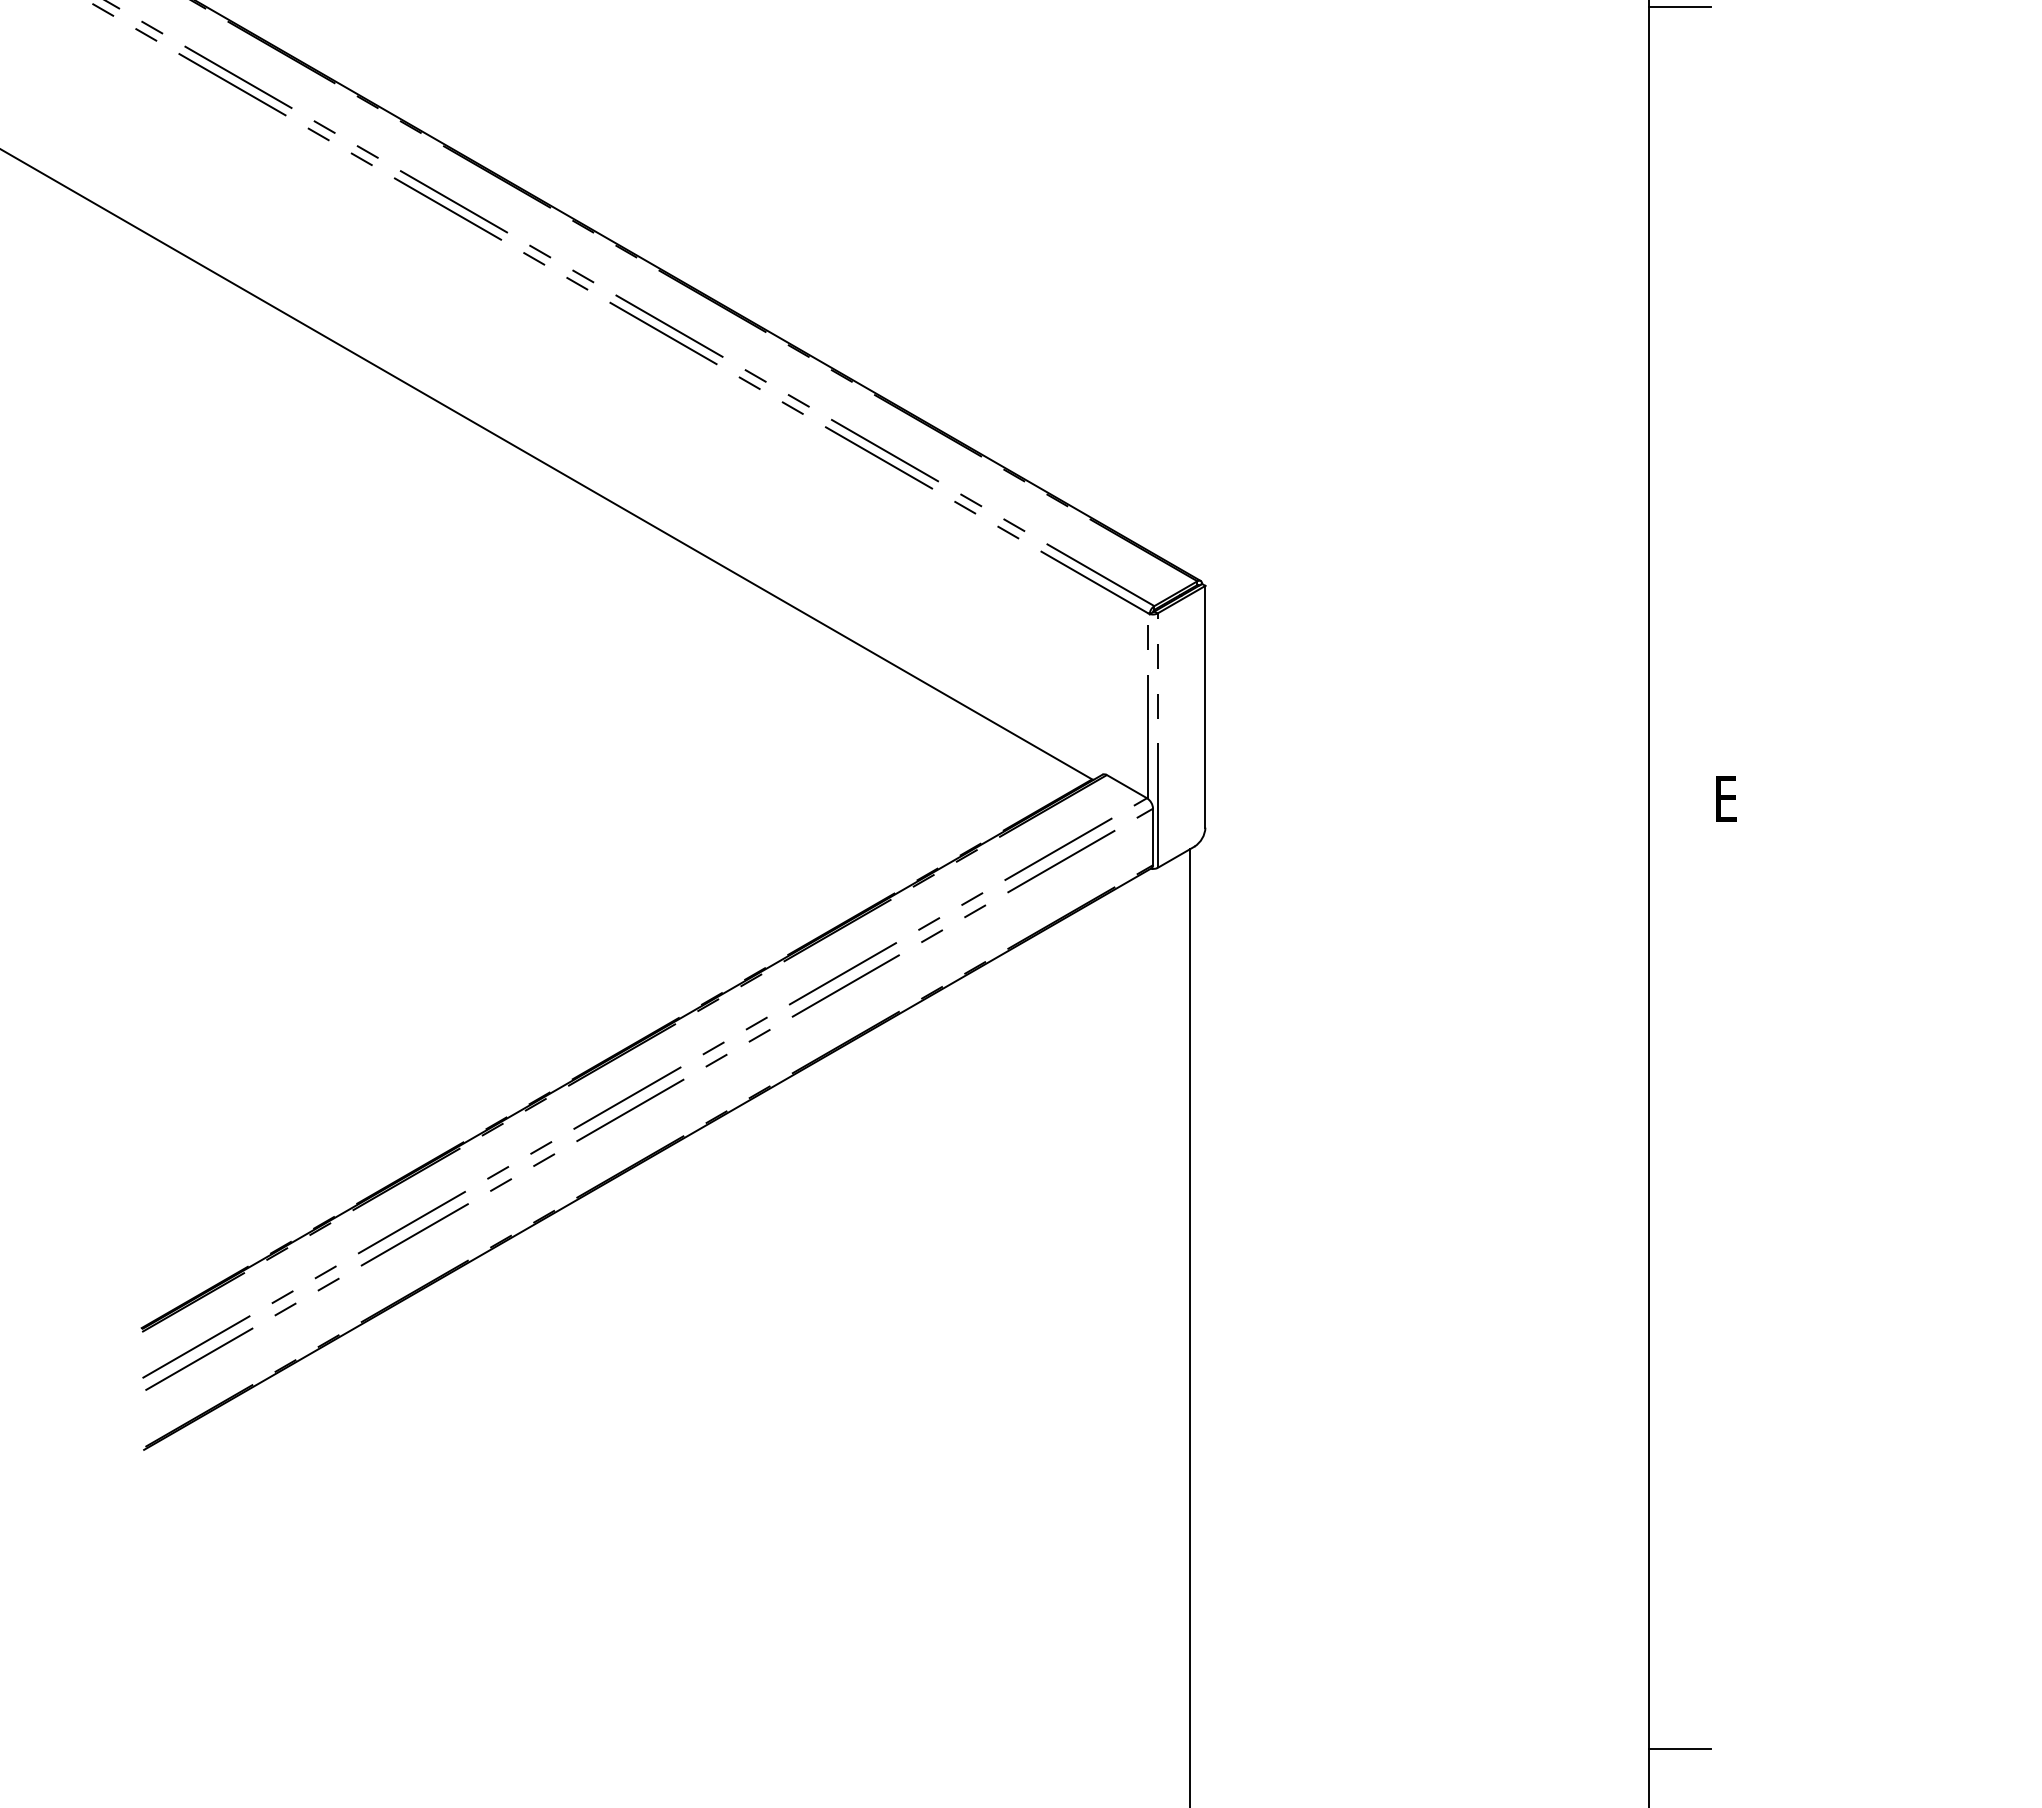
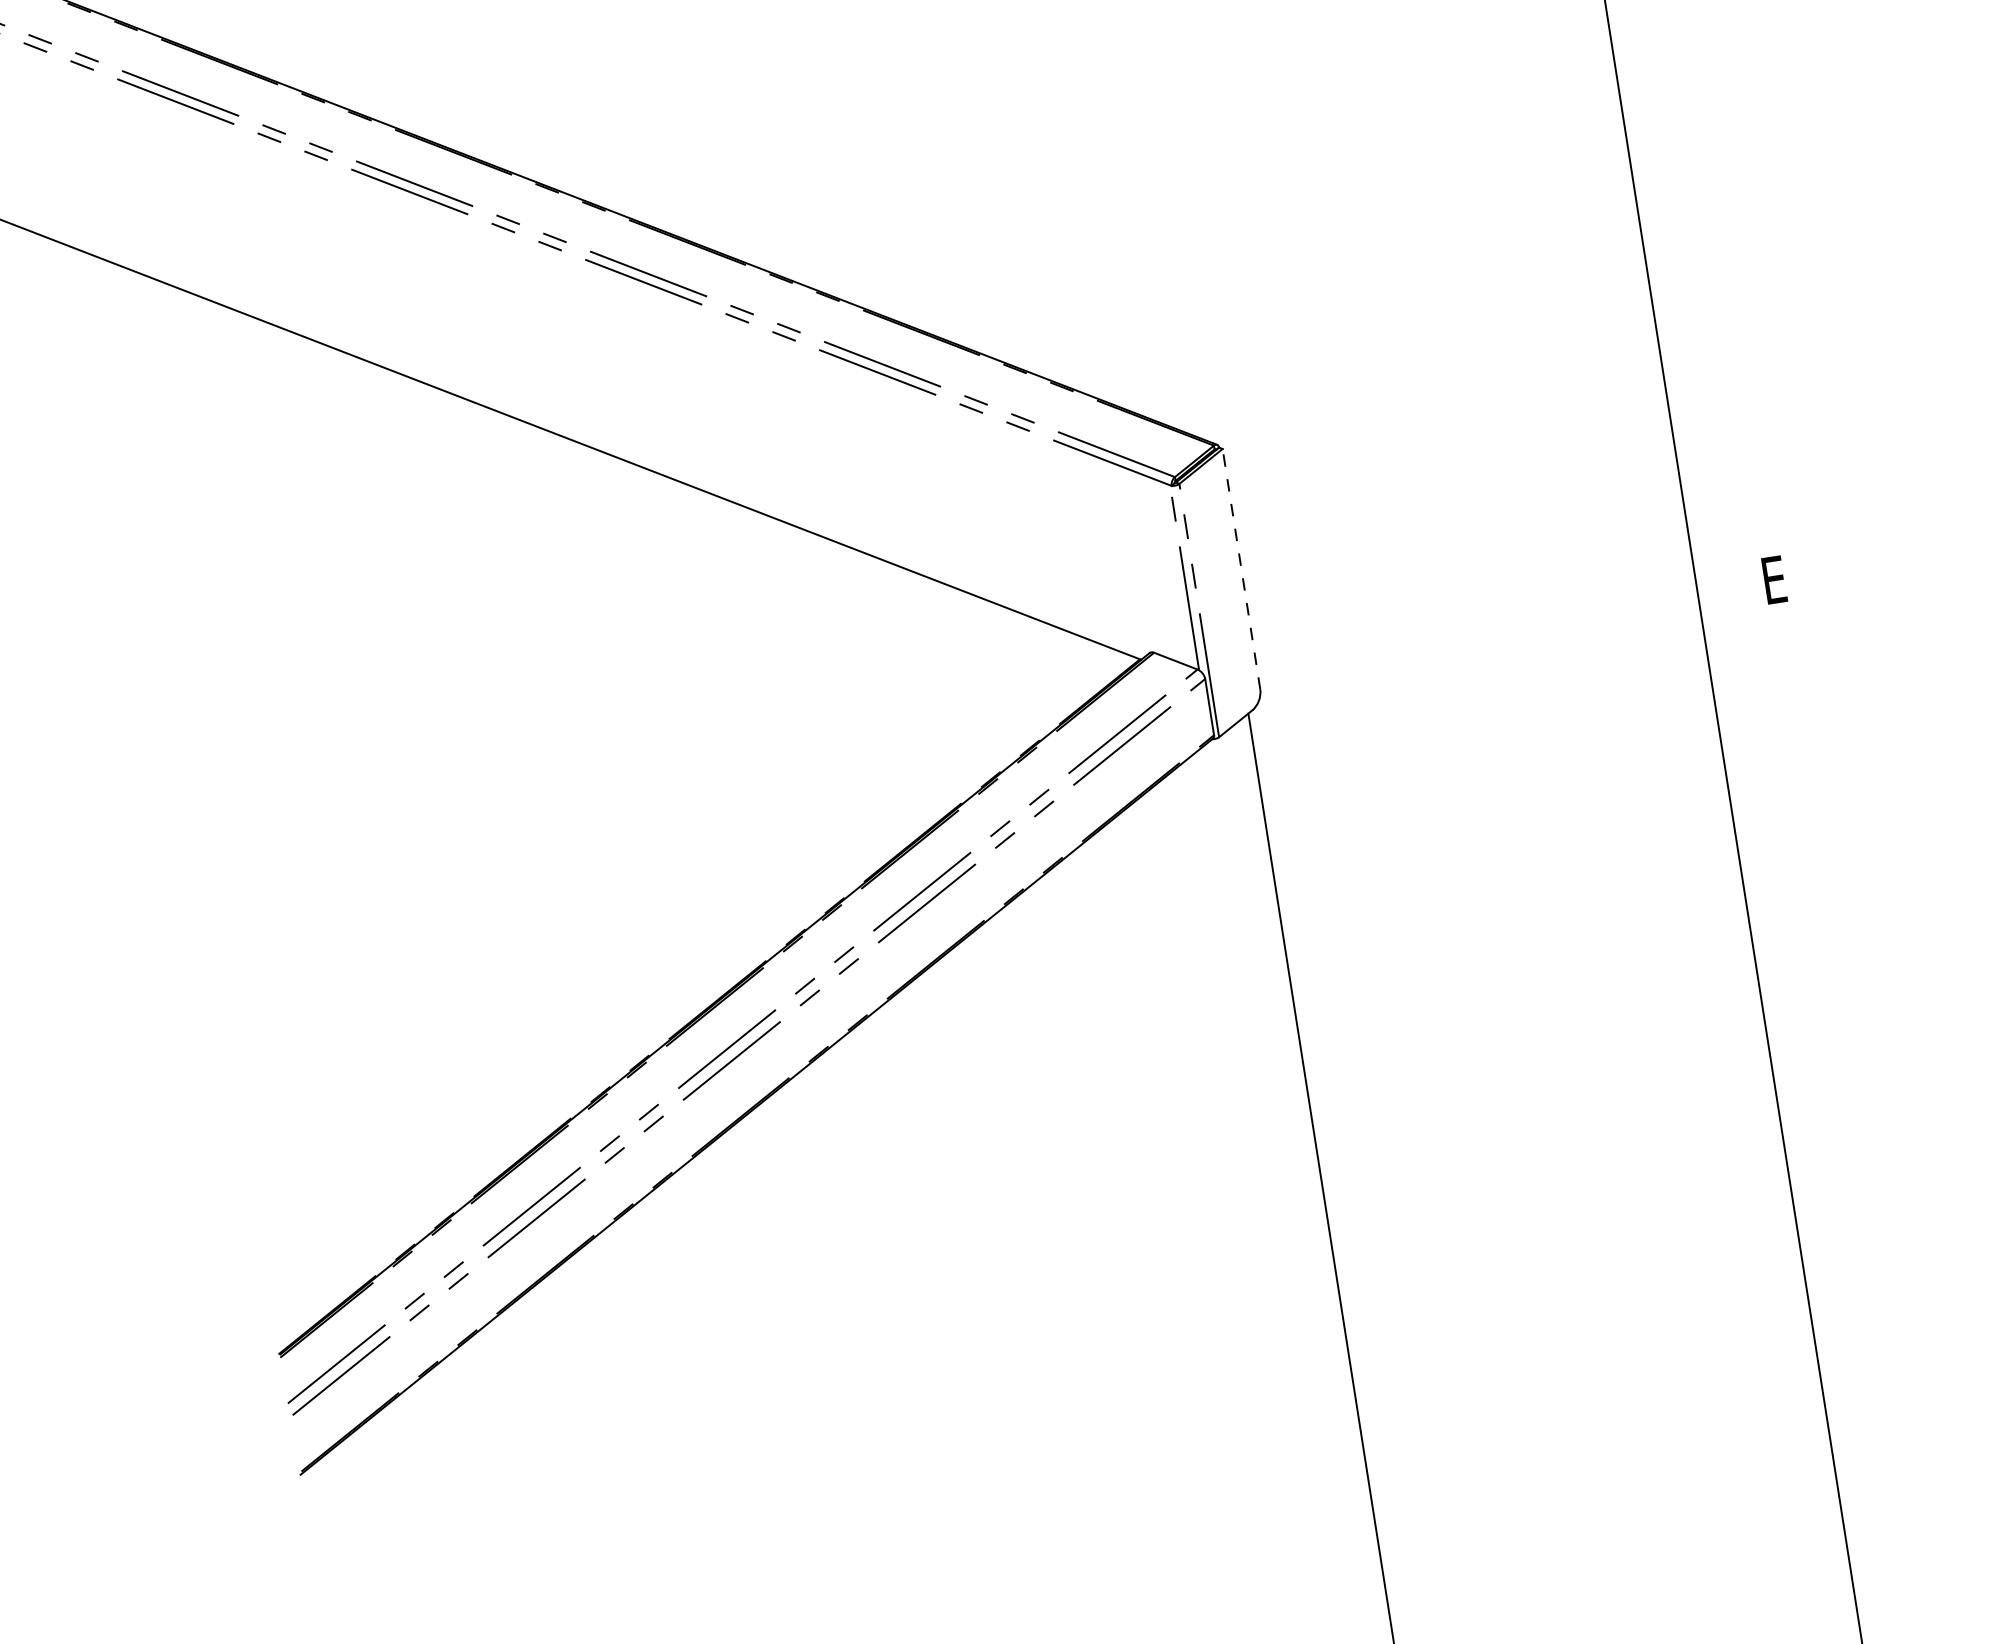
line: (1205, 706) -> (1241, 569), solid -> dashed
line: (1680, 1748) -> (1876, 1532), removed

